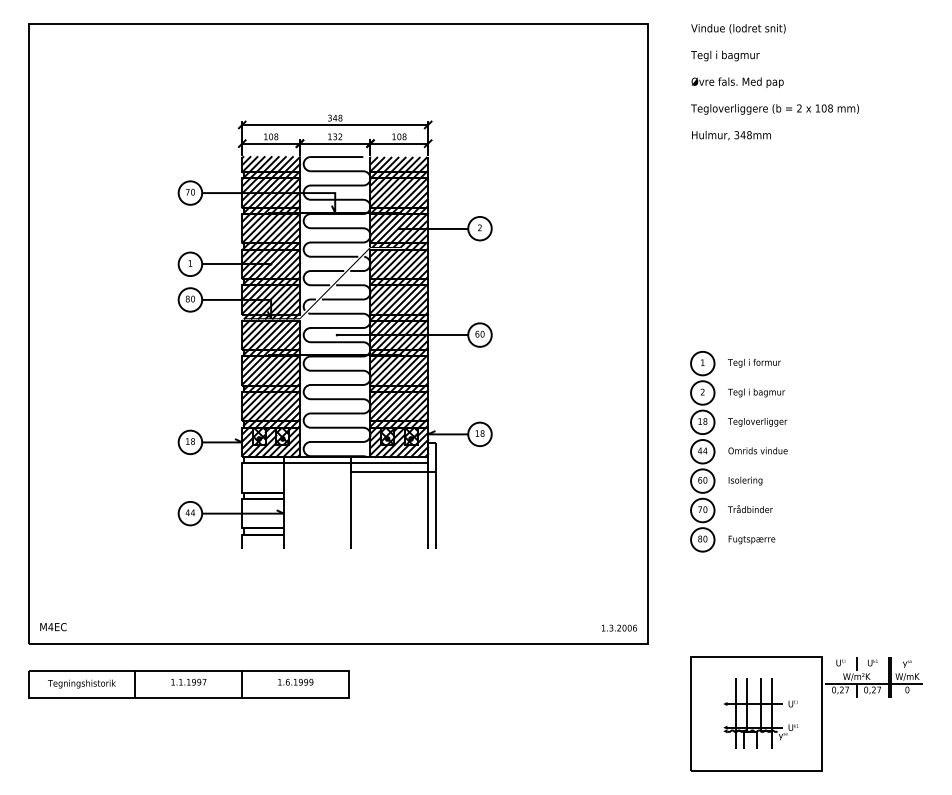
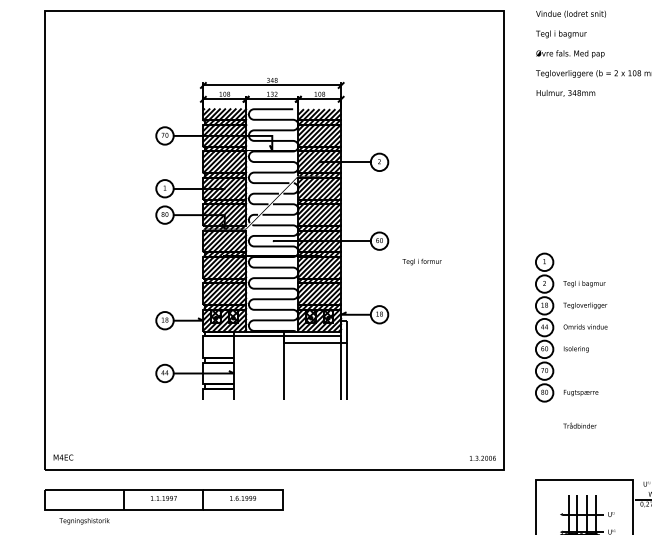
text: (754, 363) -> (422, 262), moved
text: (750, 509) -> (580, 425), moved
text: (81, 683) -> (84, 520), moved

